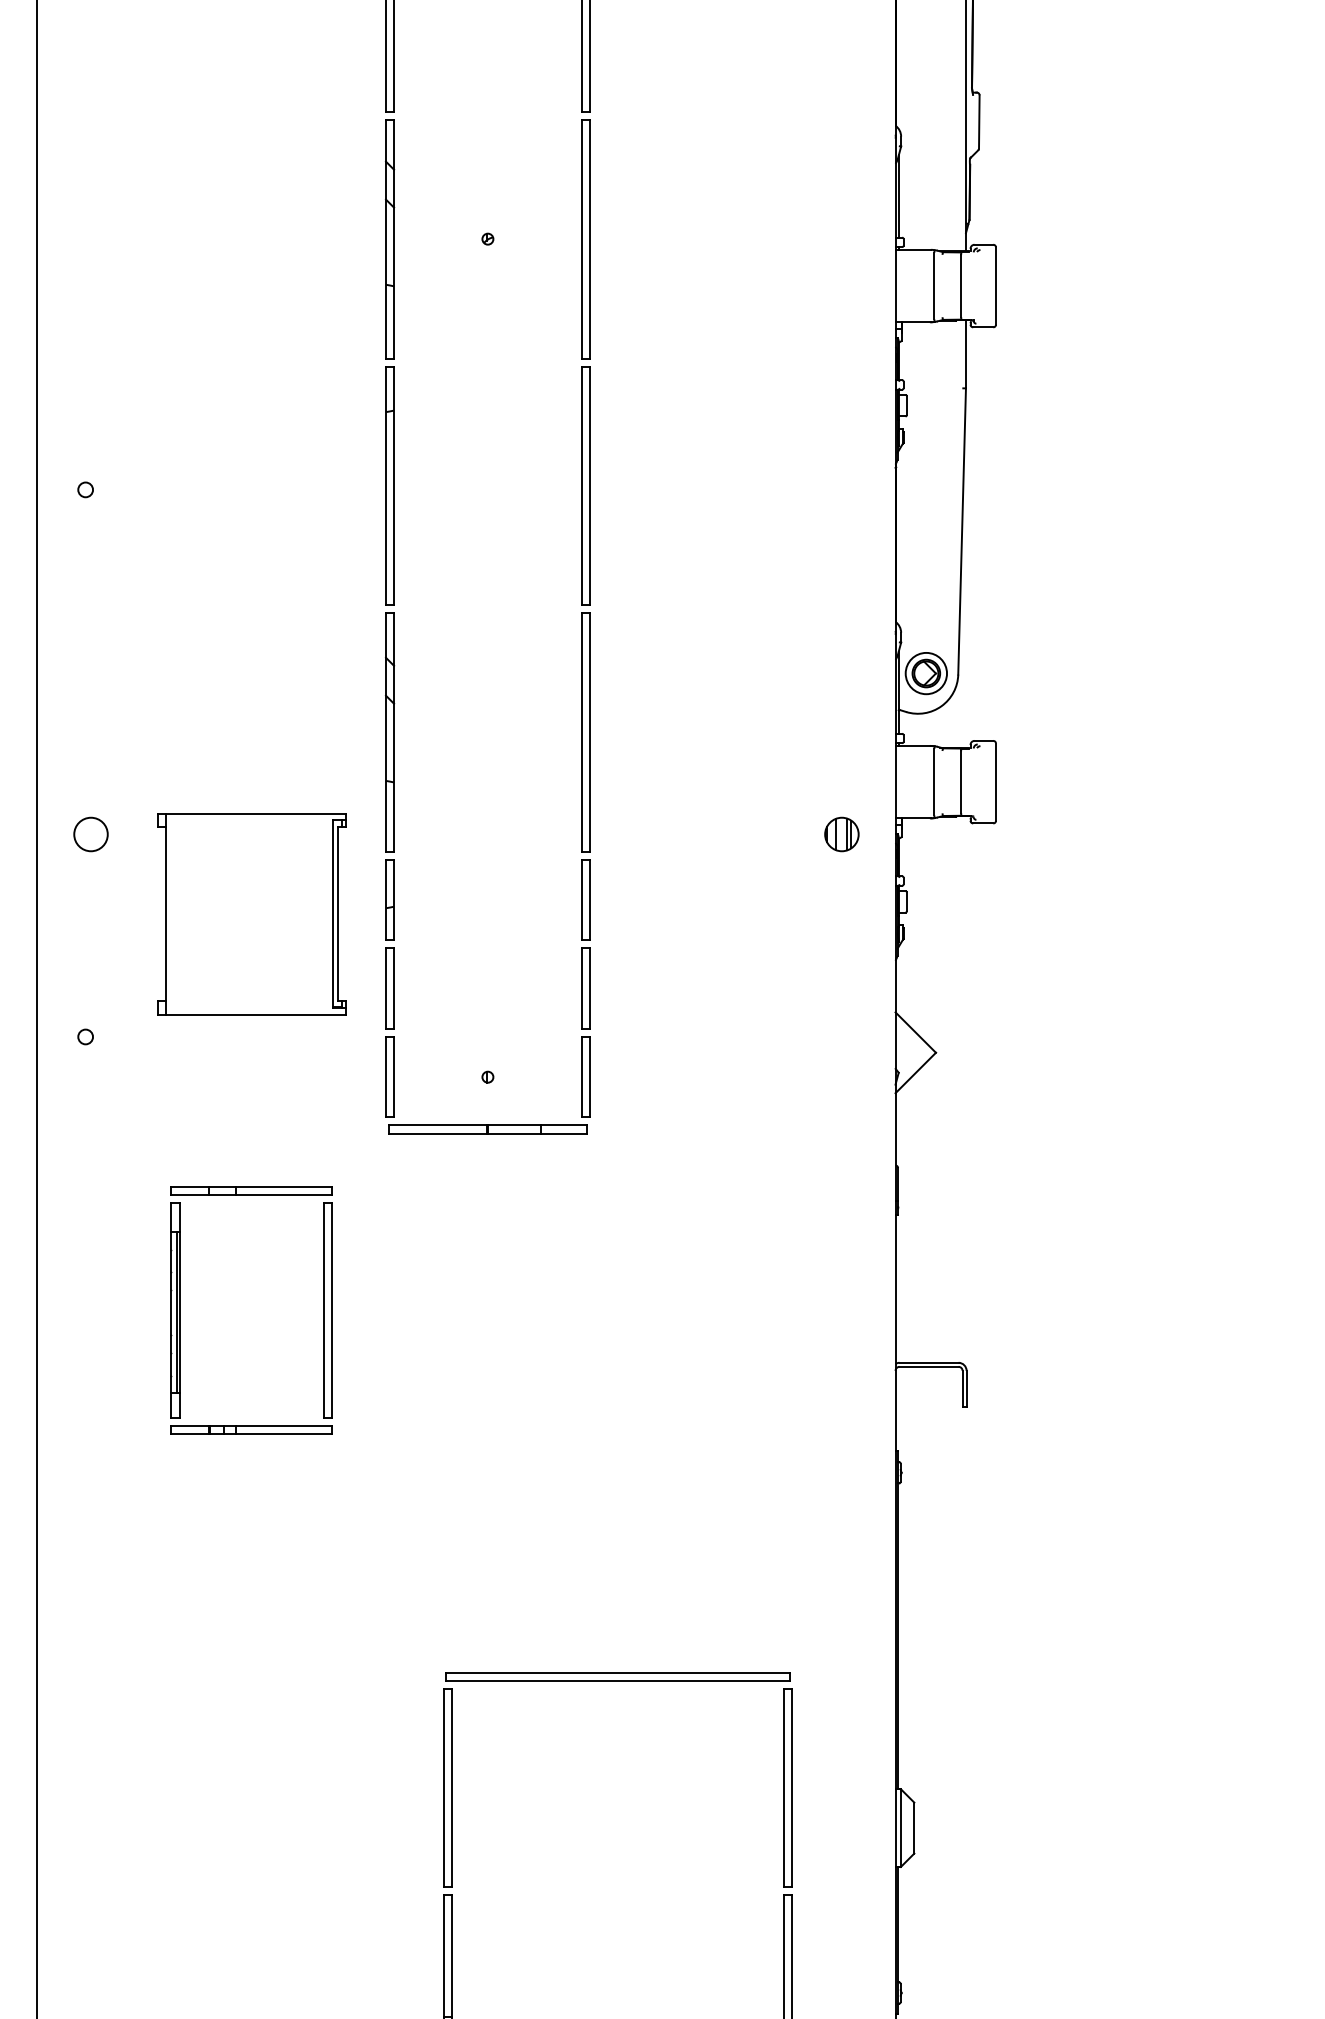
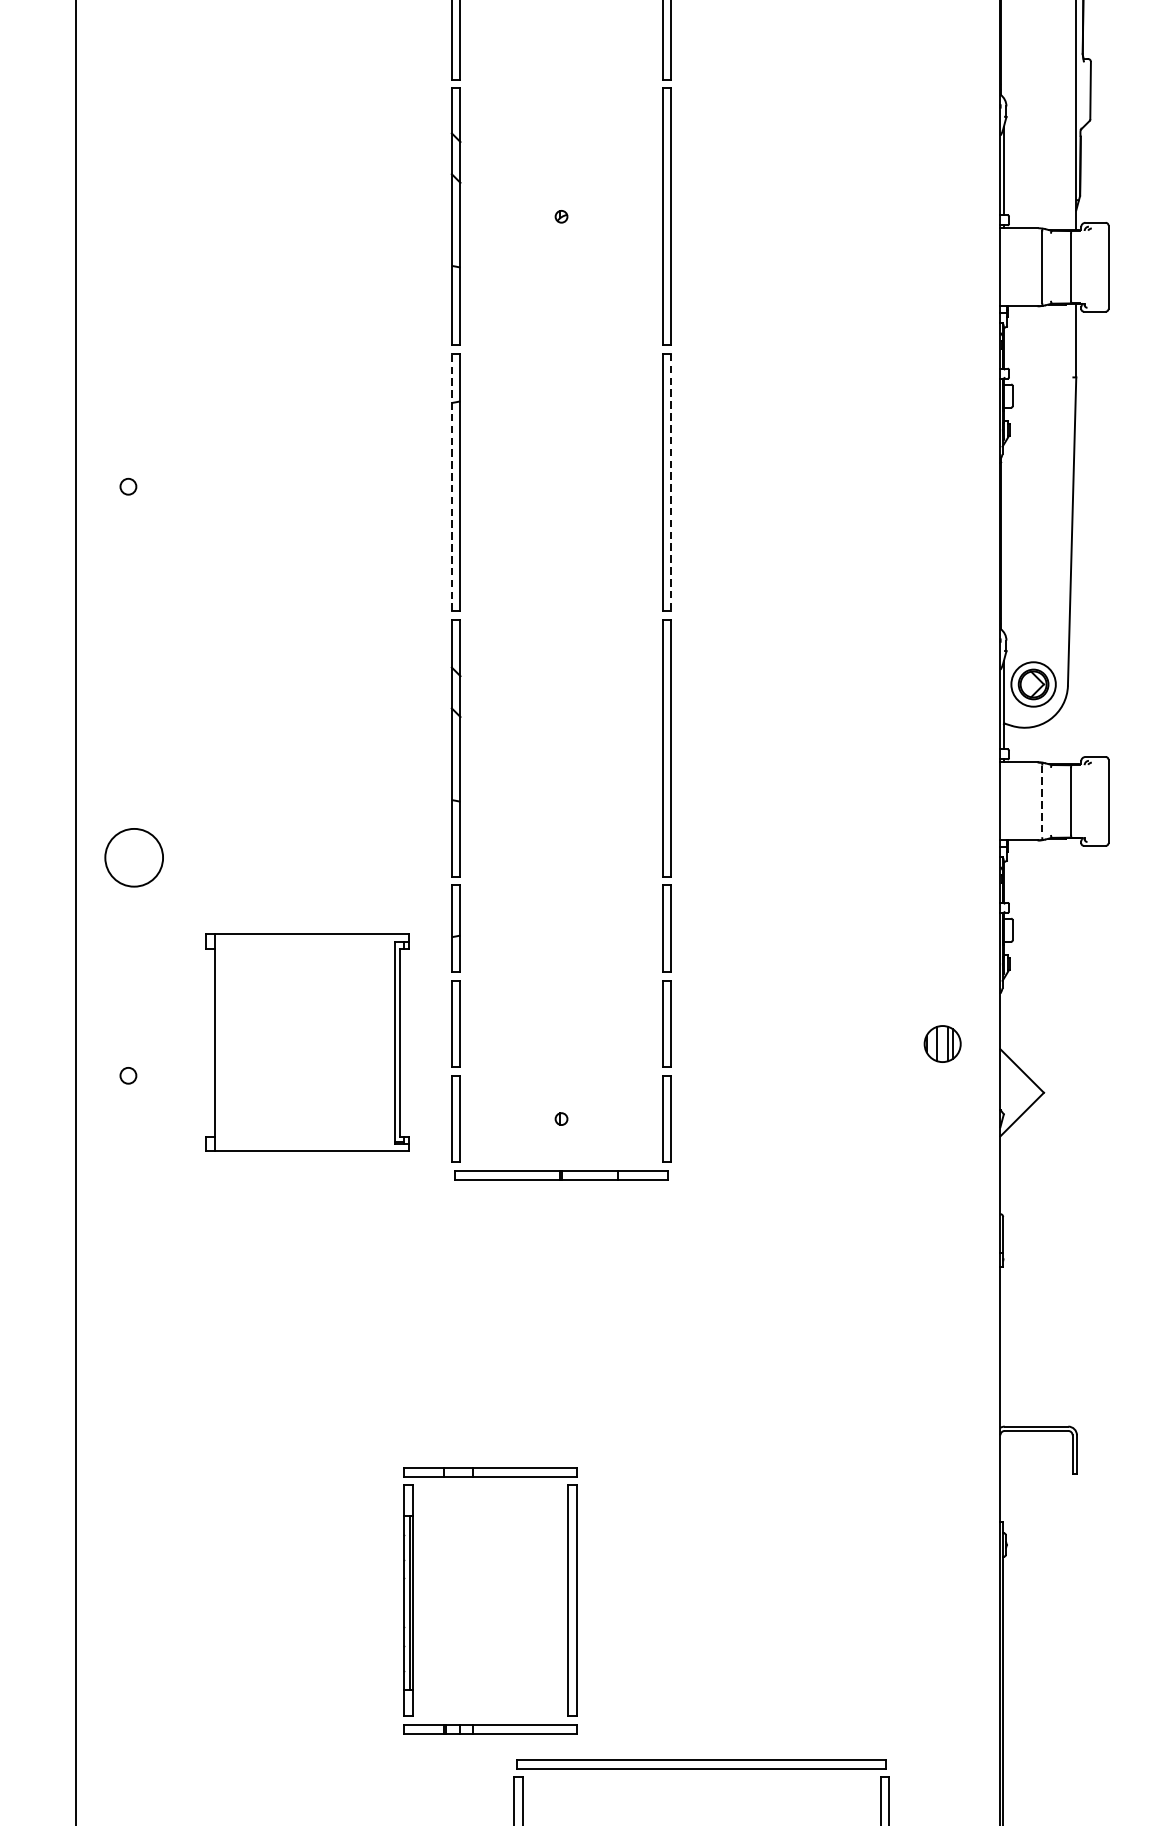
line: (386, 485) -> (452, 482), solid -> dashed
line: (589, 486) -> (670, 483), solid -> dashed
line: (934, 782) -> (1042, 801), solid -> dashed
circle: (90, 834) -> (133, 857), size x1.6
part: (841, 834) -> (942, 1044), moved
part: (251, 914) -> (306, 1042), moved
part: (180, 1310) -> (413, 1600), moved

